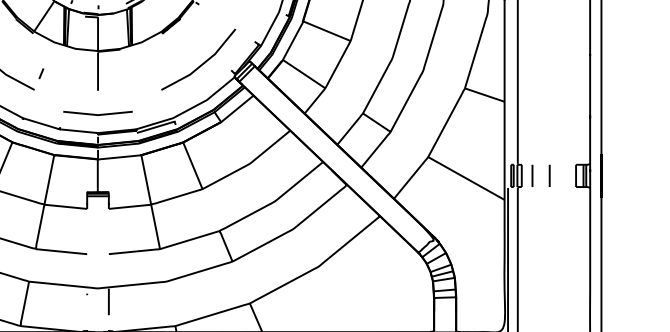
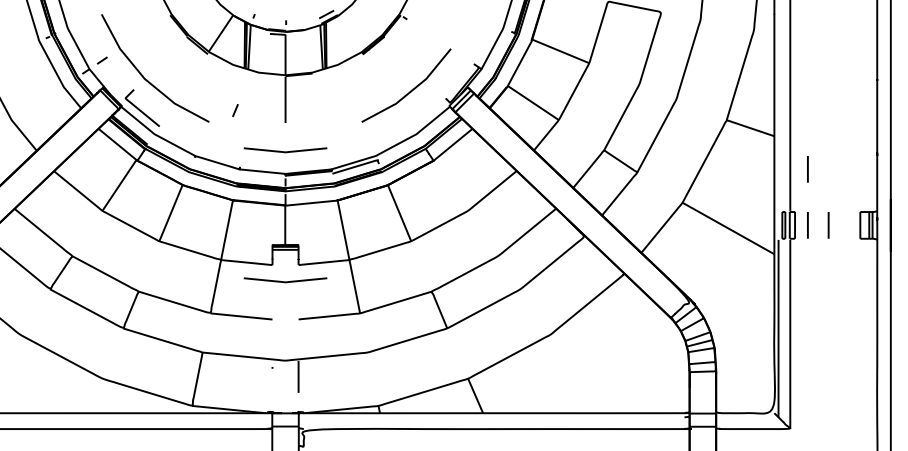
line: (41, 73) -> (235, 110), moved
line: (532, 129) -> (807, 169), added
curve: (97, 222) -> (285, 281), added

